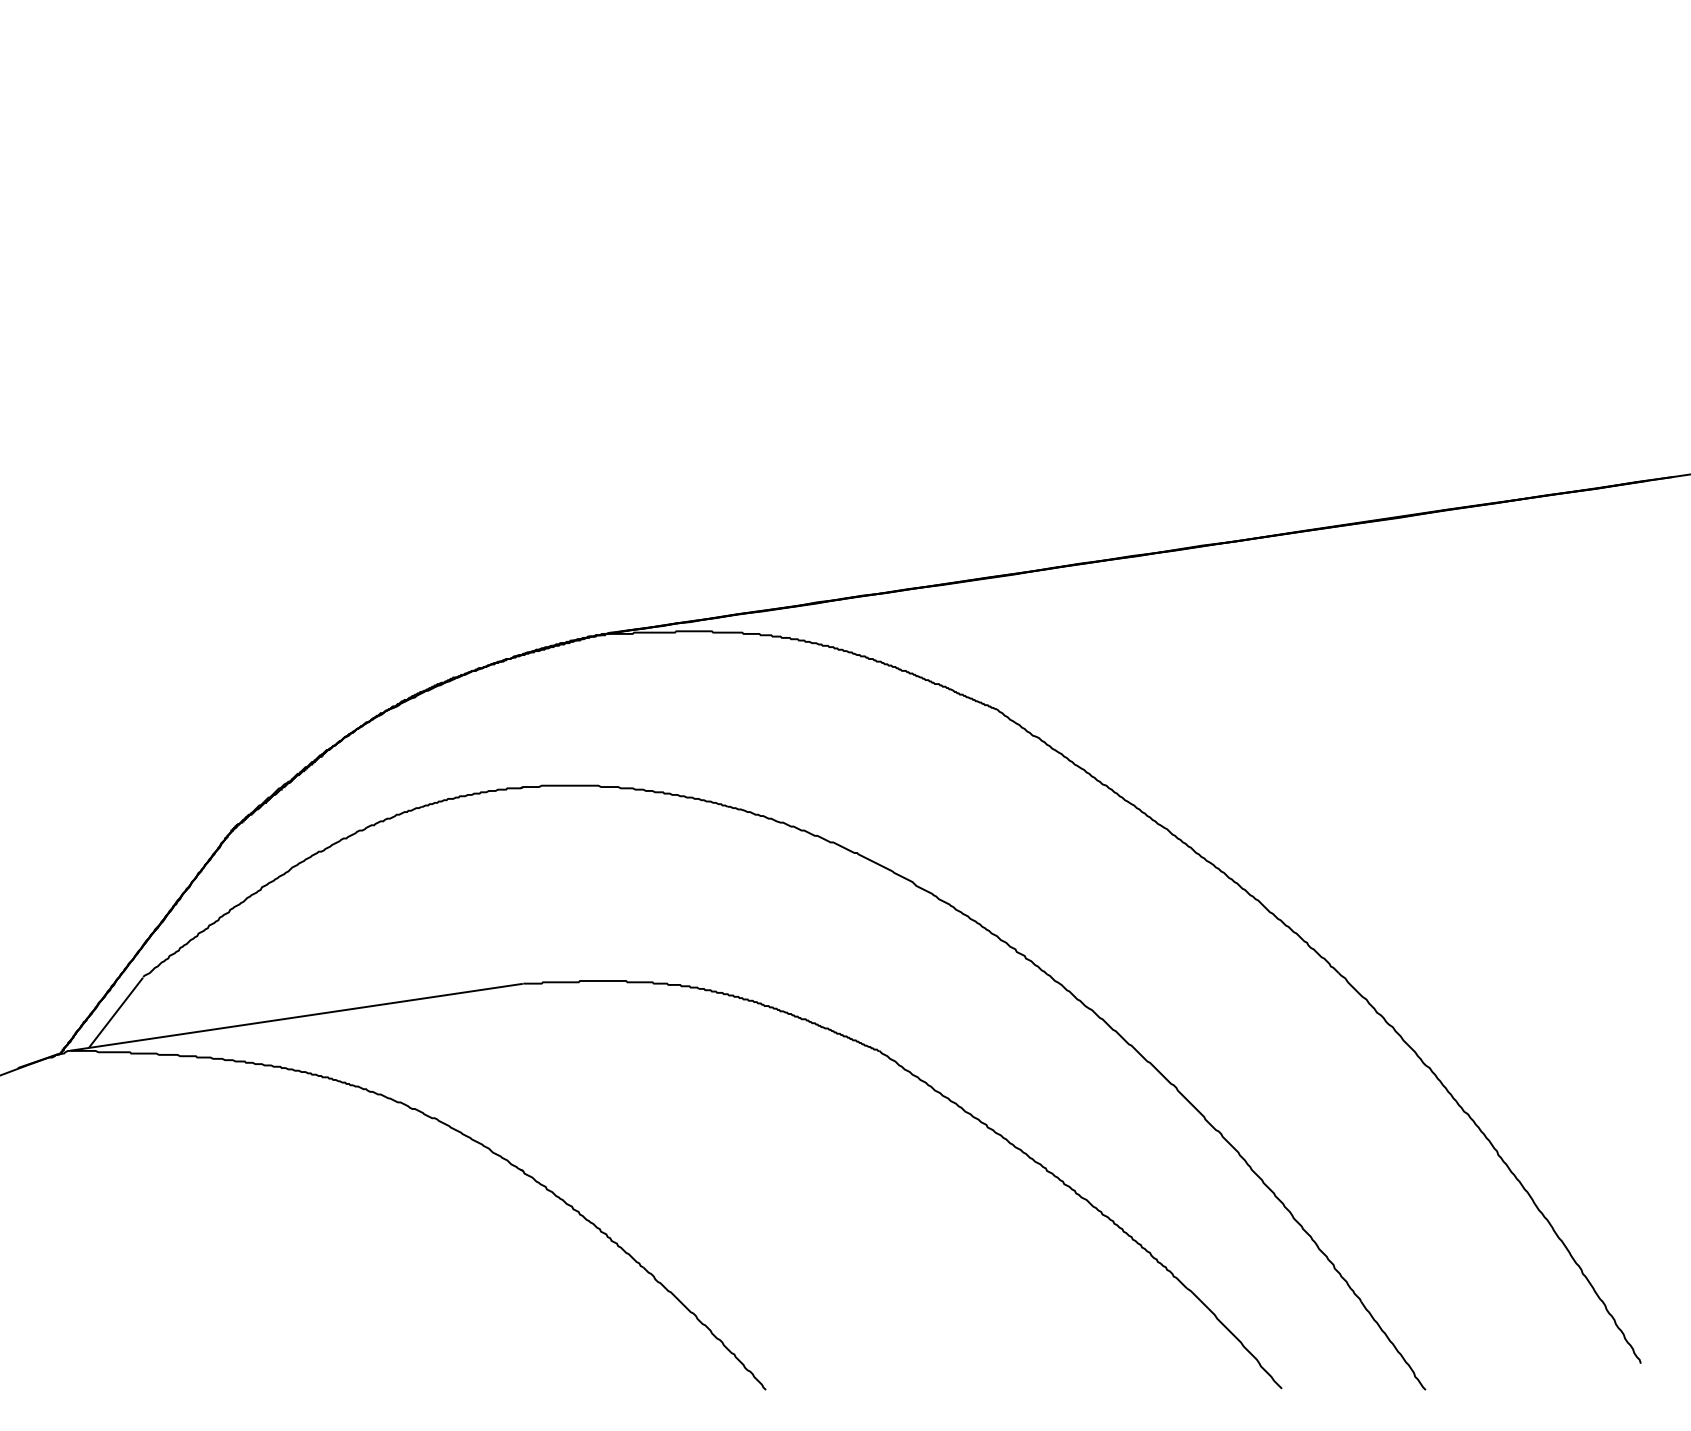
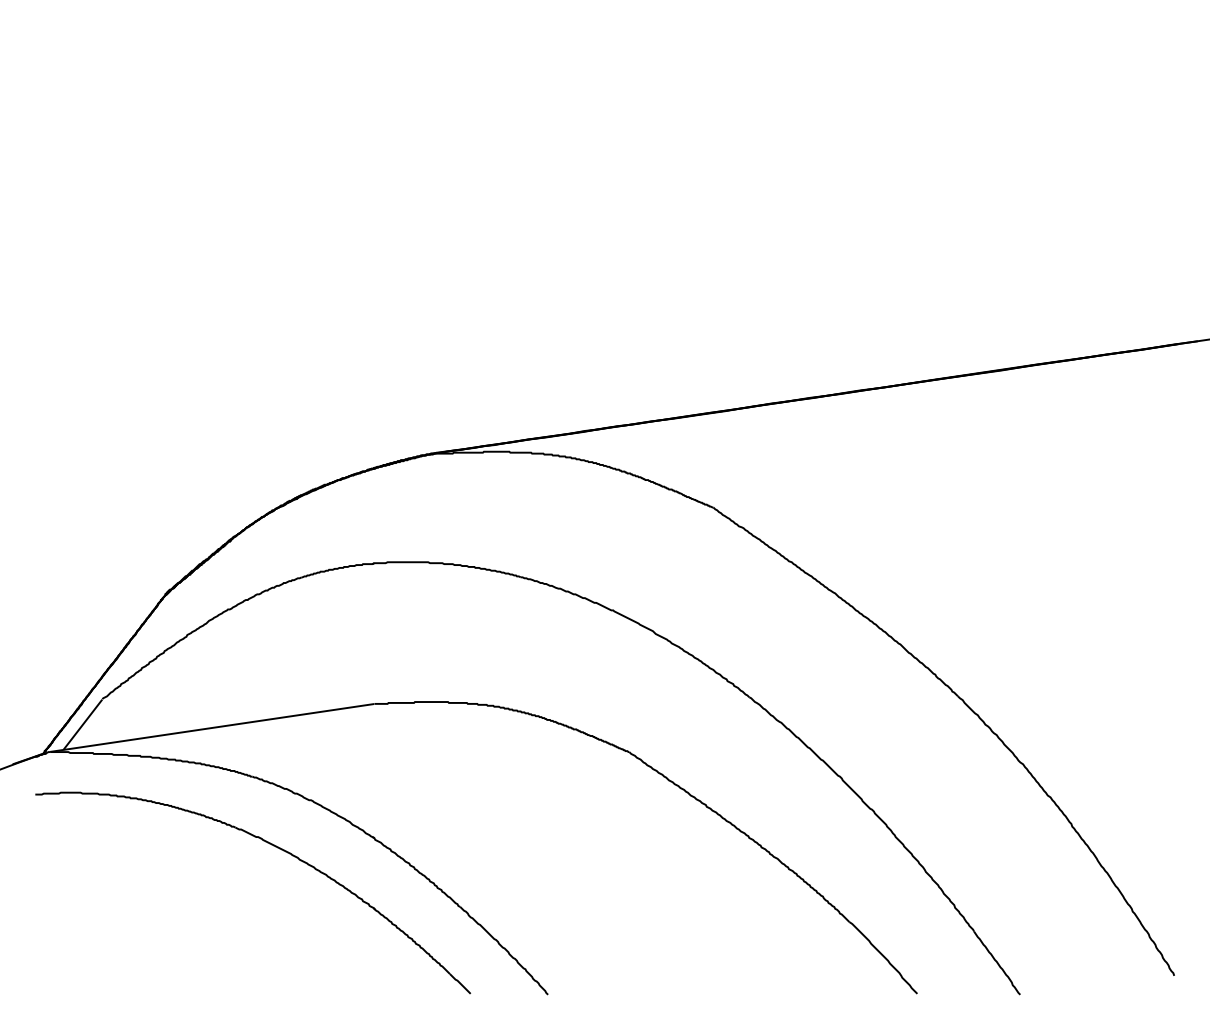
part: (384, 1183) -> (275, 846), added

